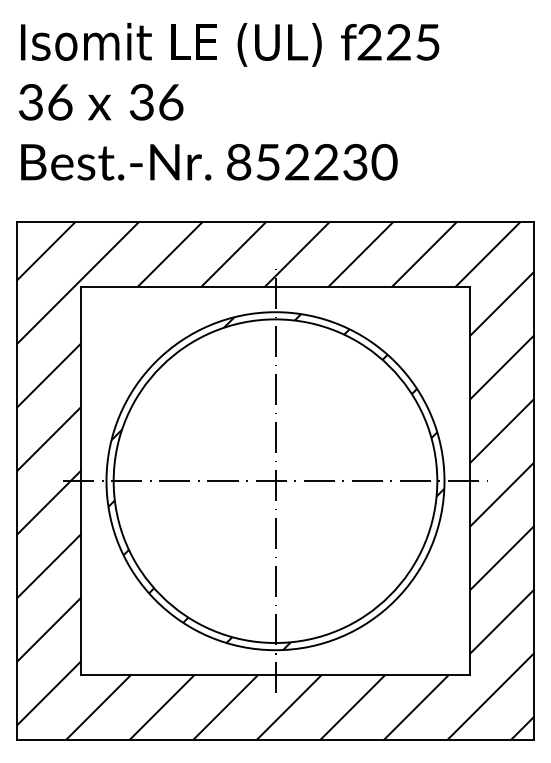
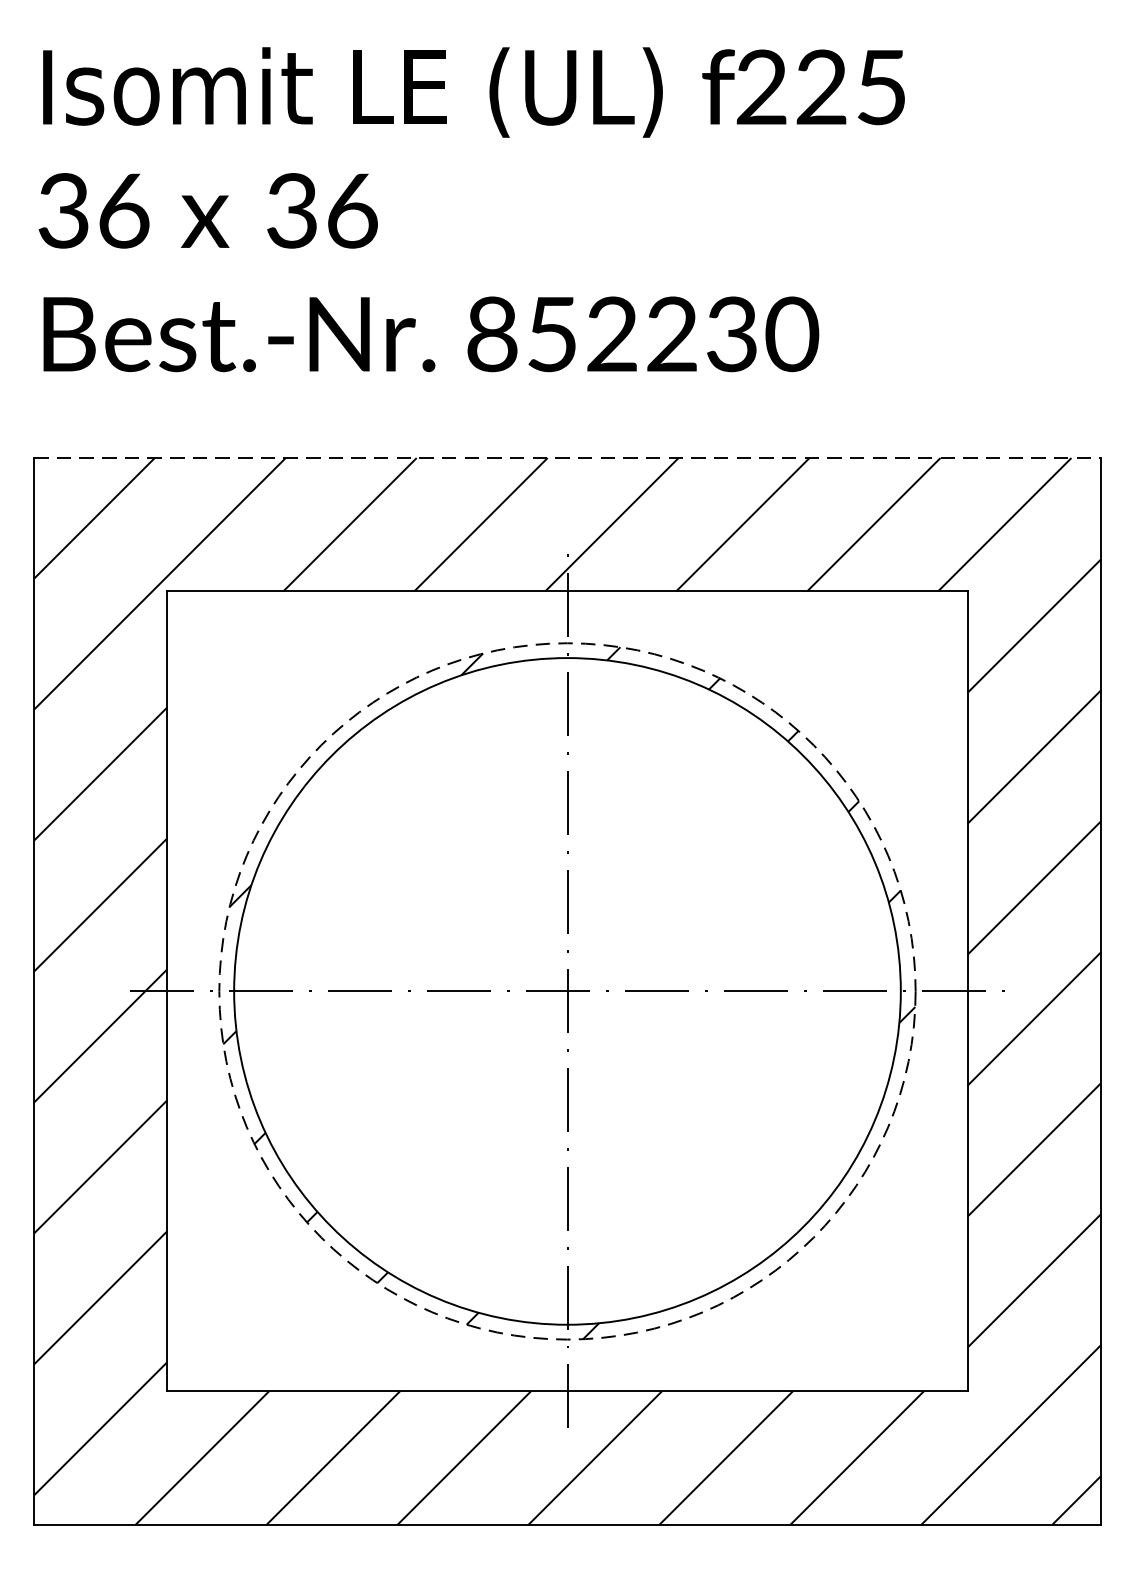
line: (275, 222) -> (567, 458), solid -> dashed
circle: (275, 481) -> (567, 992), solid -> dashed

